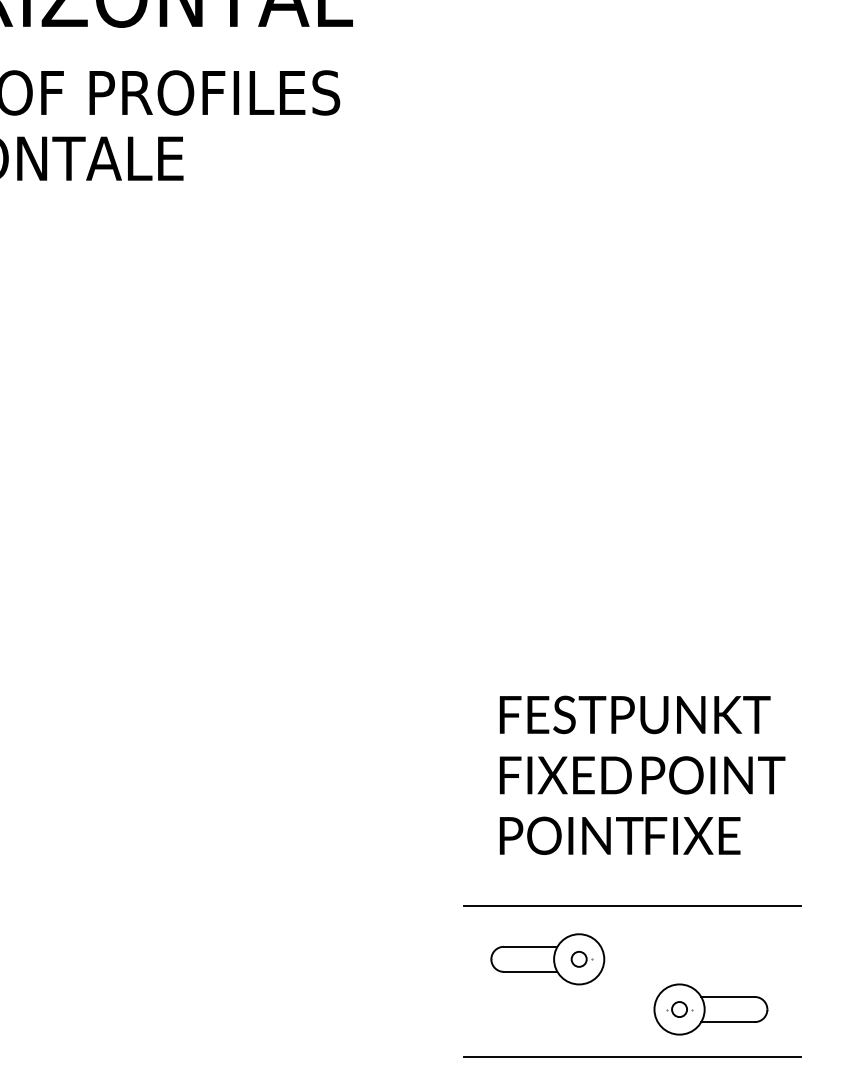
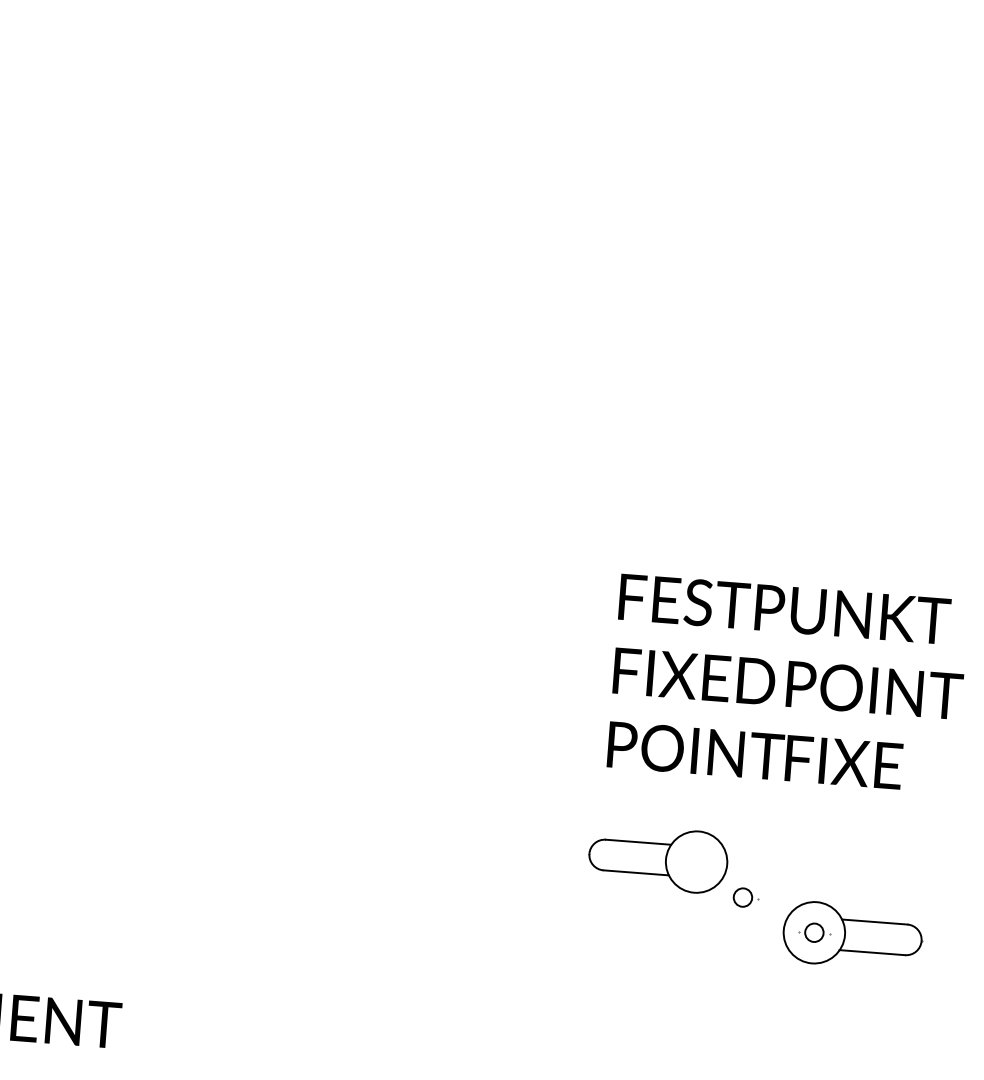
text: (642, 774) -> (788, 682), moved
line: (632, 906) -> (766, 802), removed
part: (581, 959) -> (745, 897), moved
line: (632, 1056) -> (752, 985), removed

